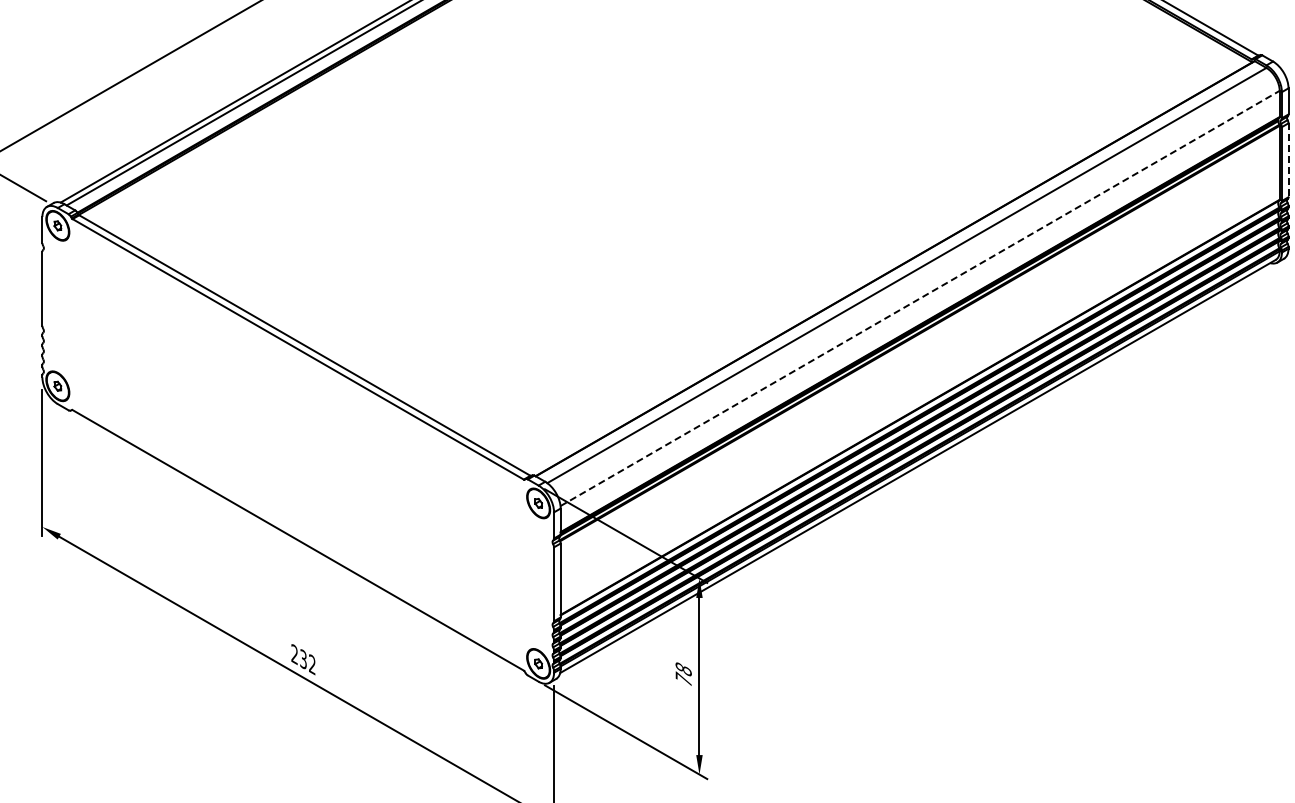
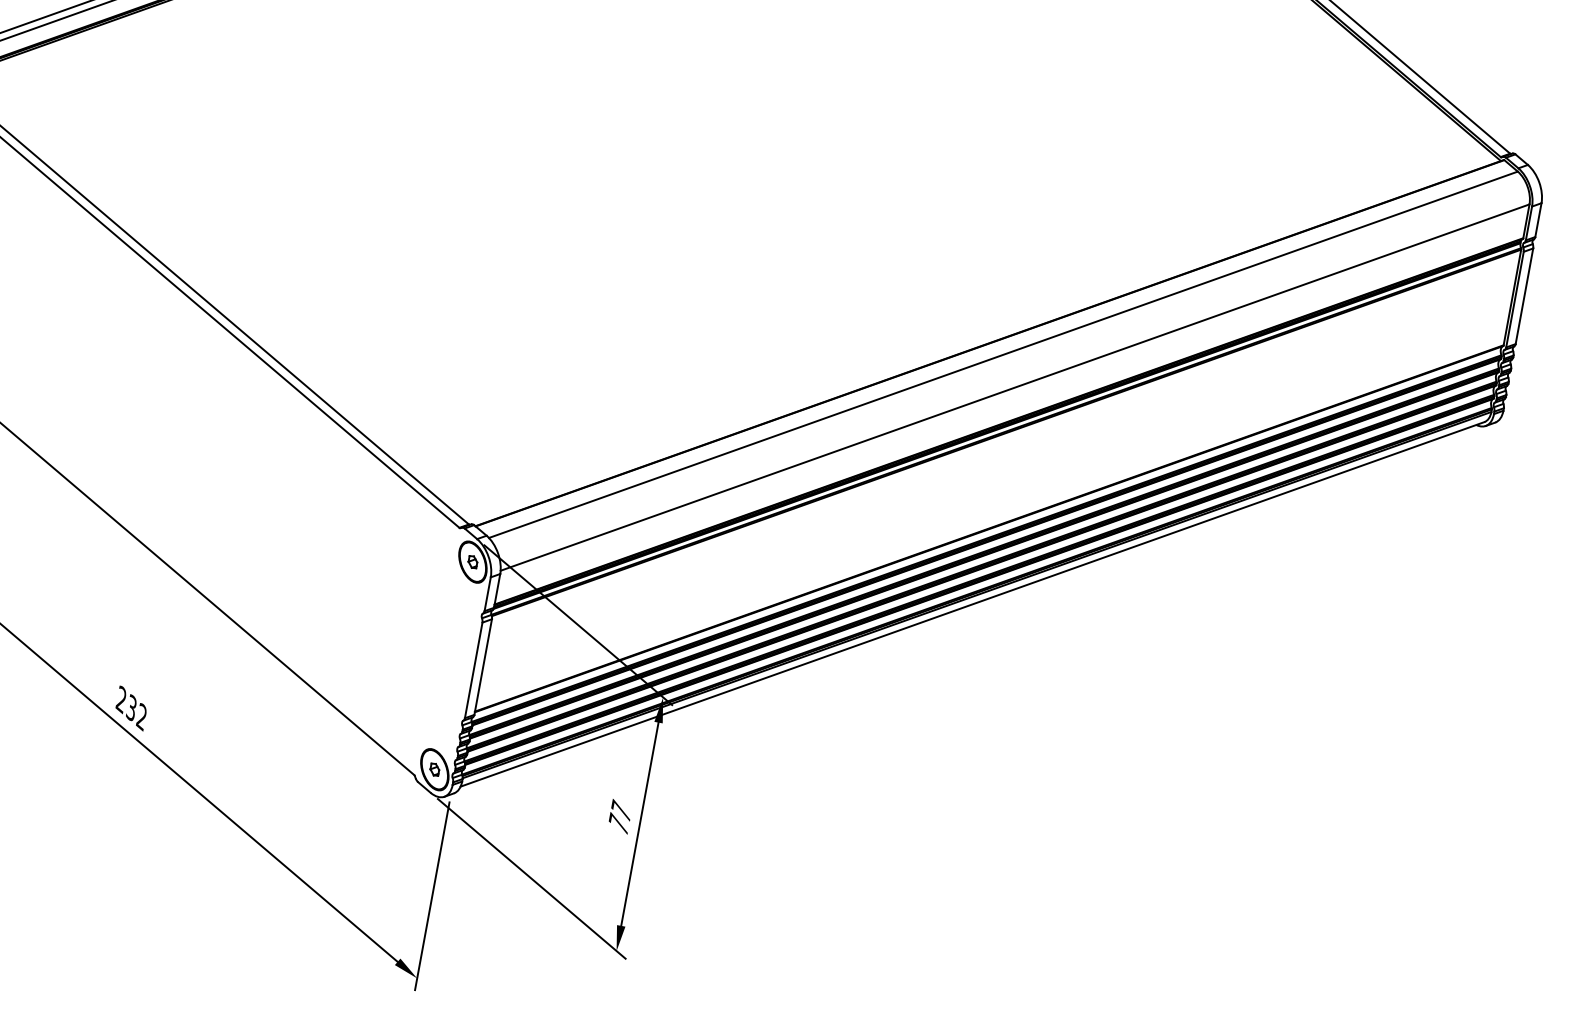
line: (1288, 160) -> (1524, 296), dashed -> solid
line: (920, 298) -> (1015, 387), dashed -> solid
text: (683, 668) -> (621, 810), 78 -> 77

